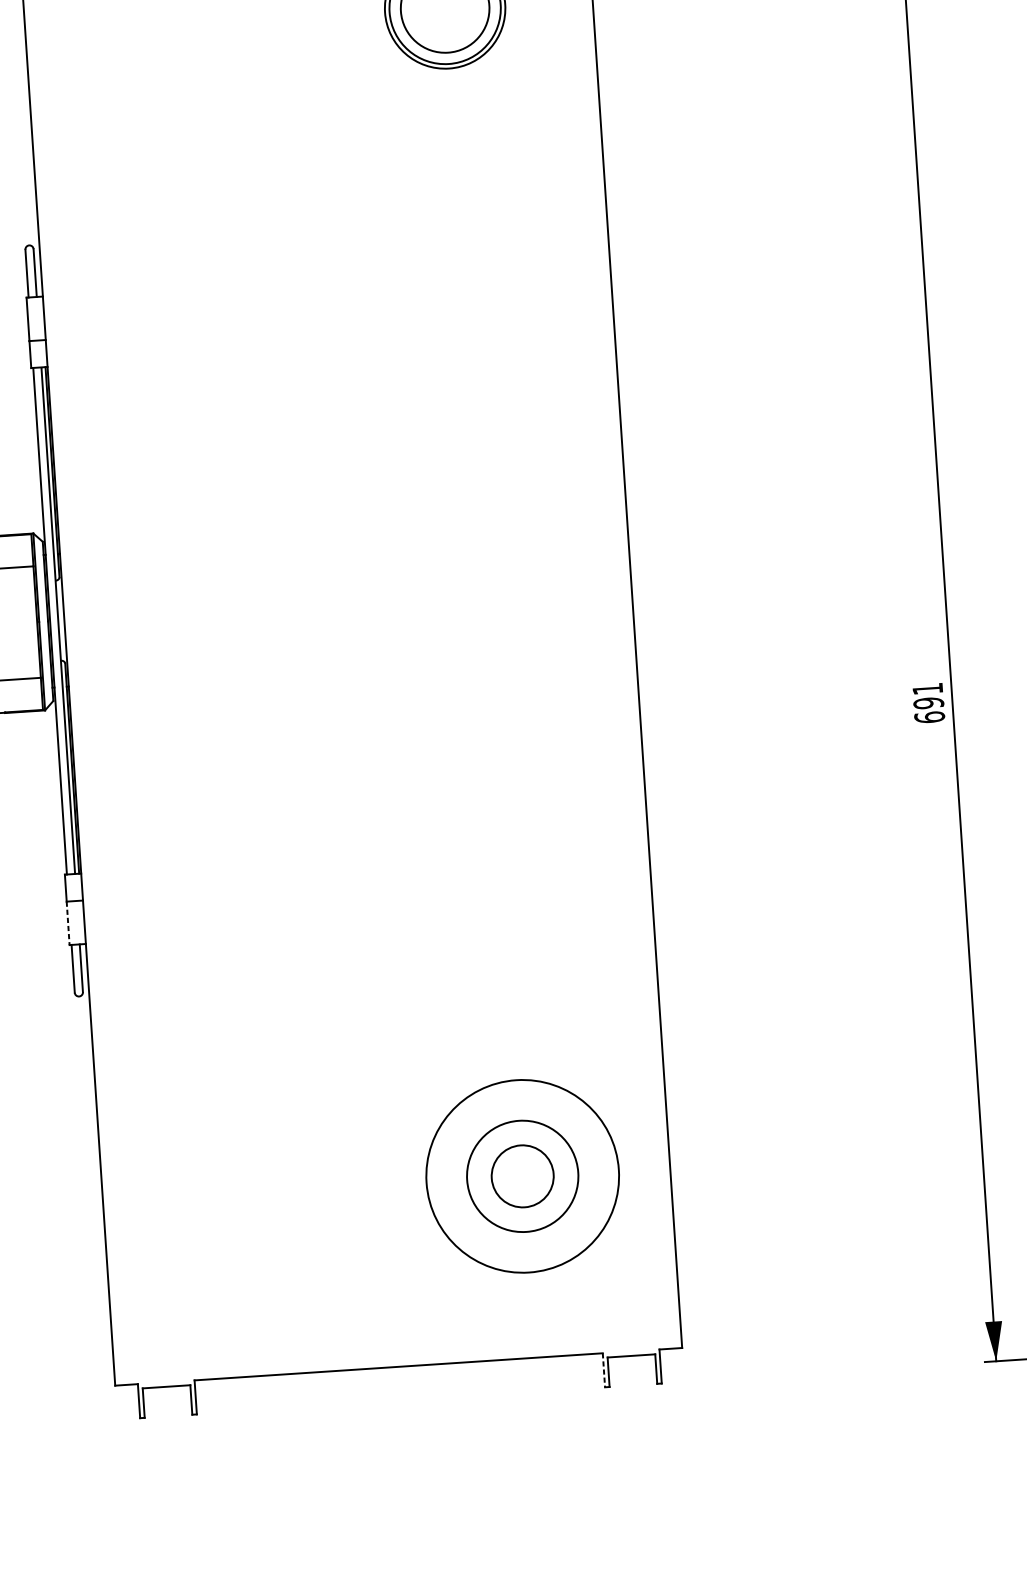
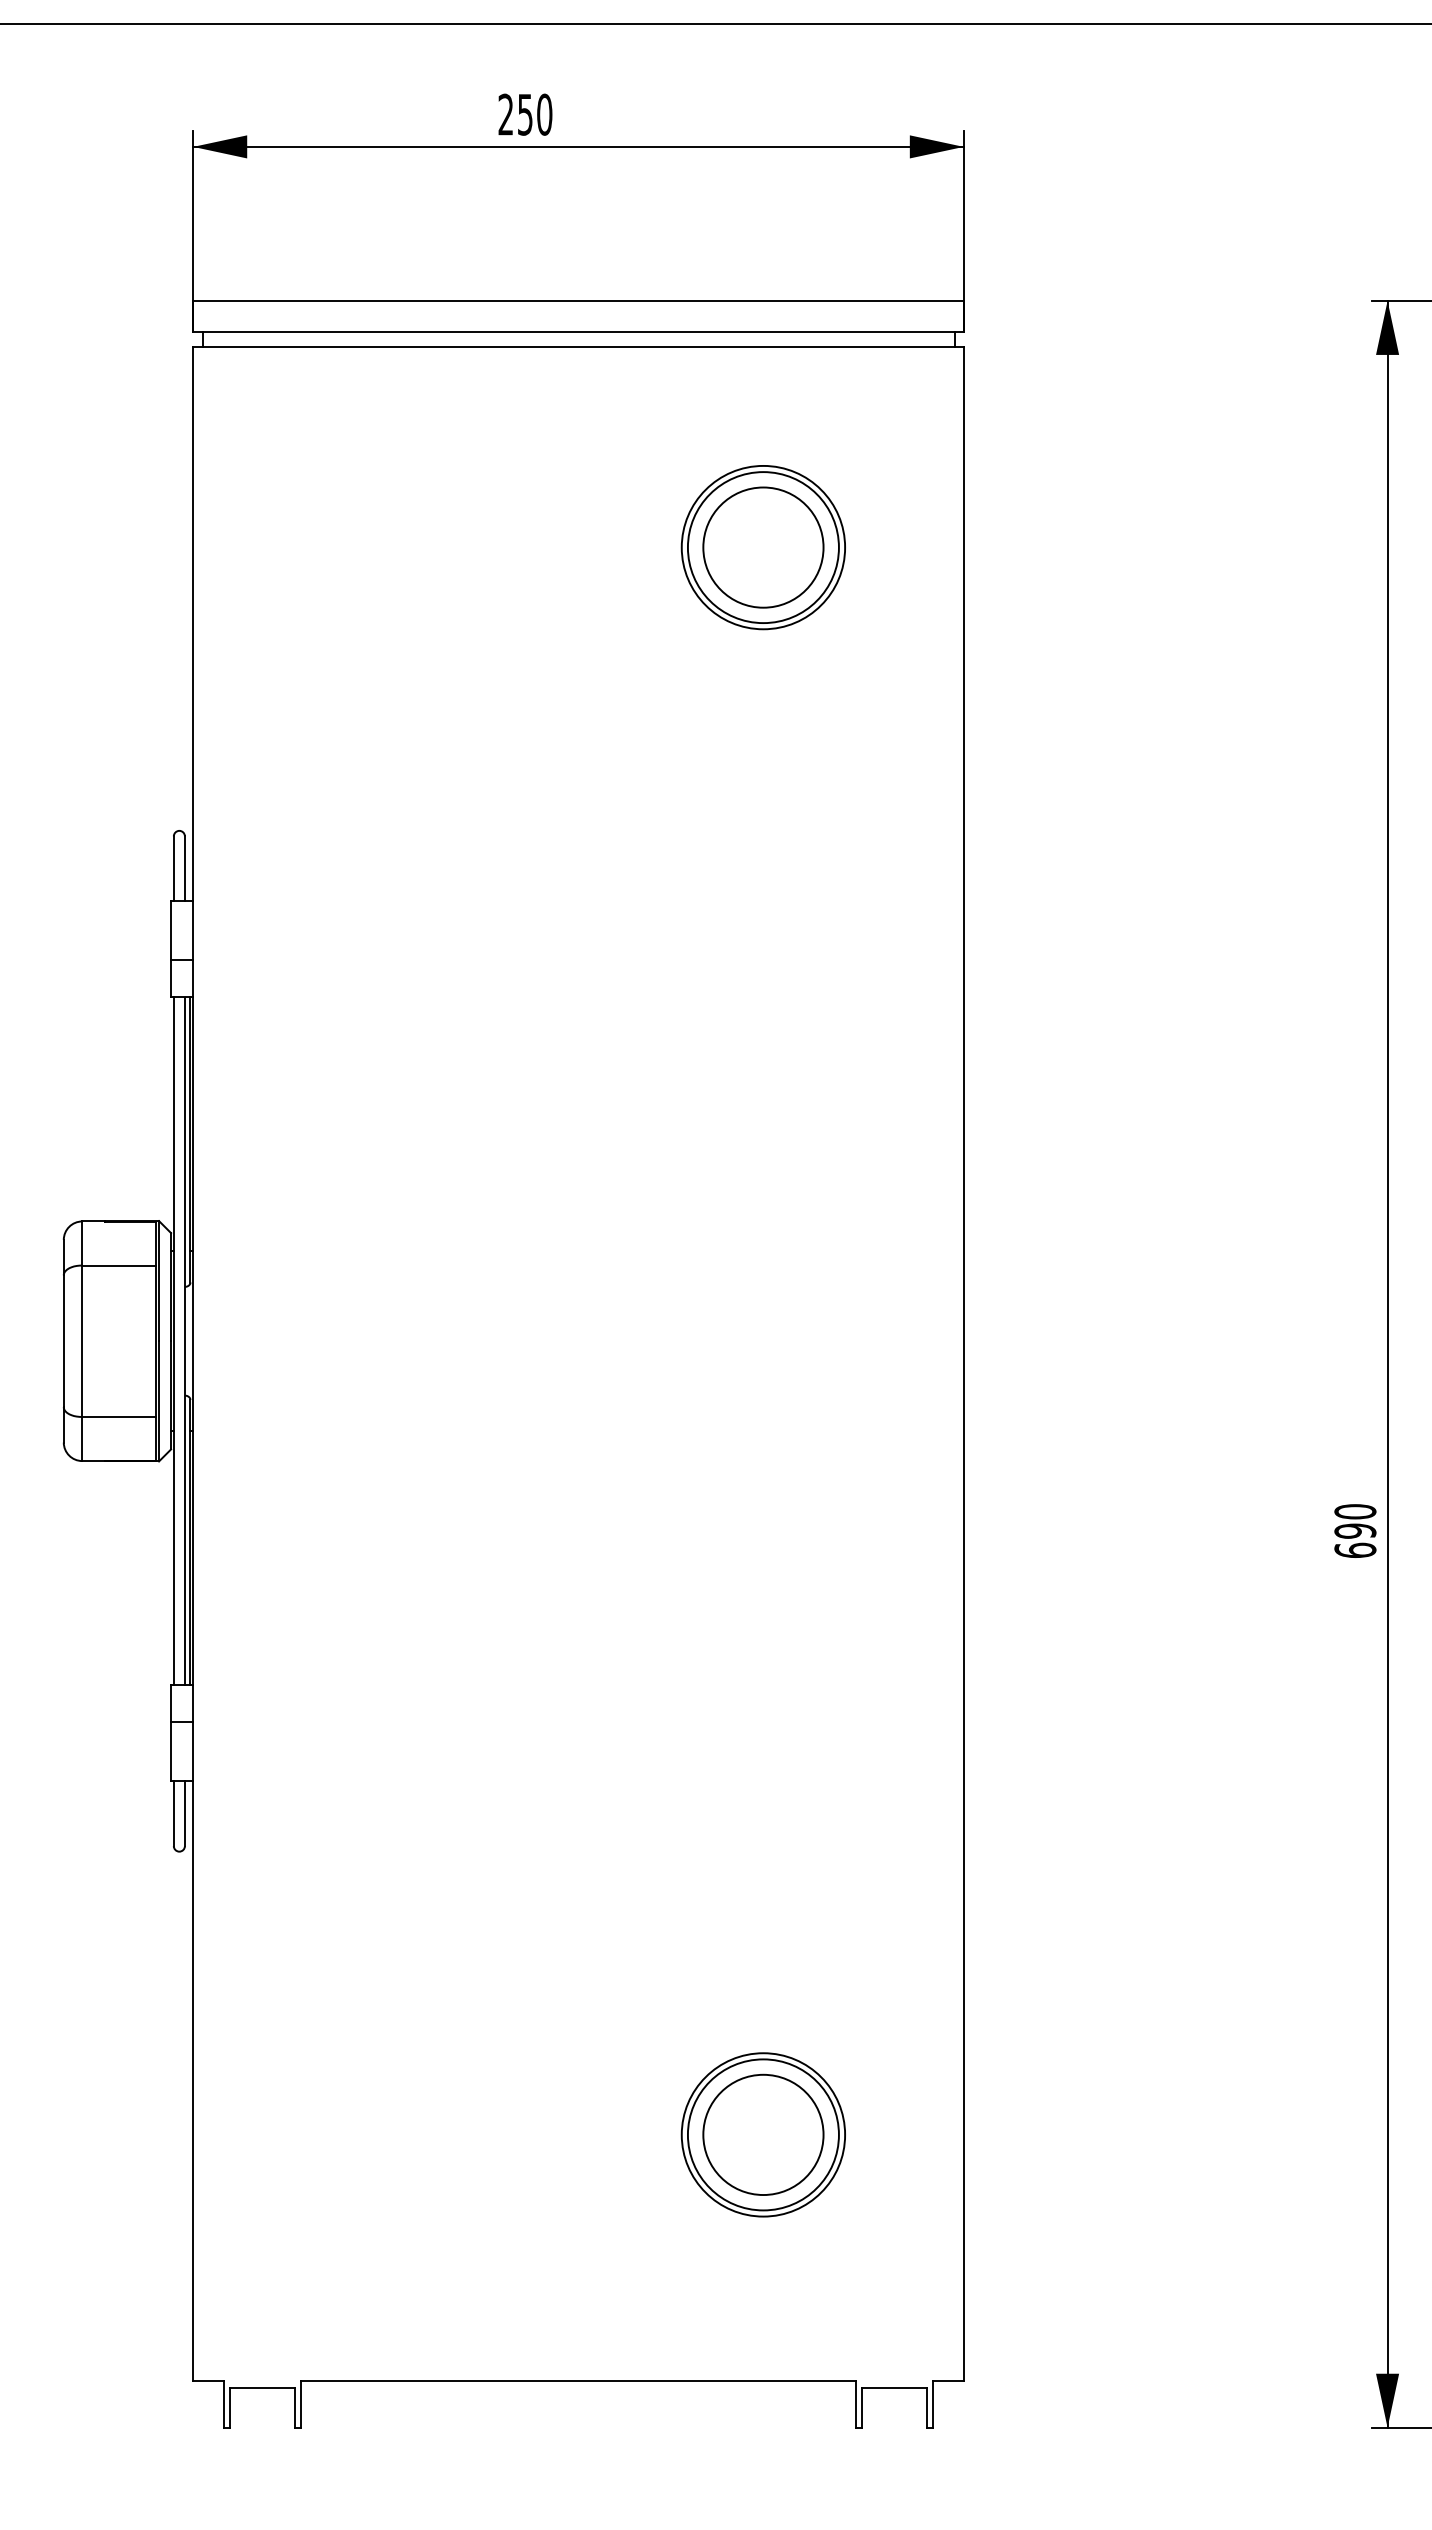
text: (927, 688) -> (1355, 1511), 691 -> 690
line: (68, 923) -> (171, 1751), dashed -> solid
circle: (522, 1176) -> (763, 2134), size x0.62
circle: (522, 1176) -> (763, 2134), size x1.43
line: (603, 1370) -> (855, 2405), dashed -> solid

